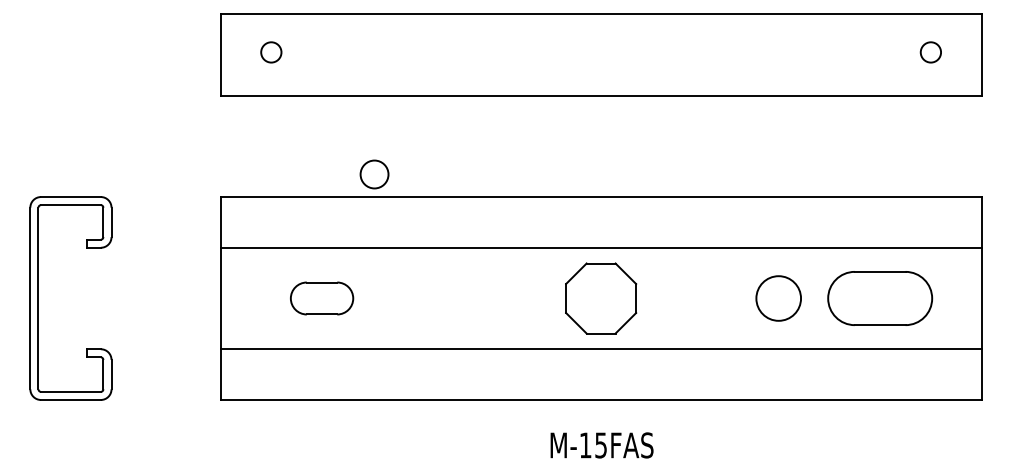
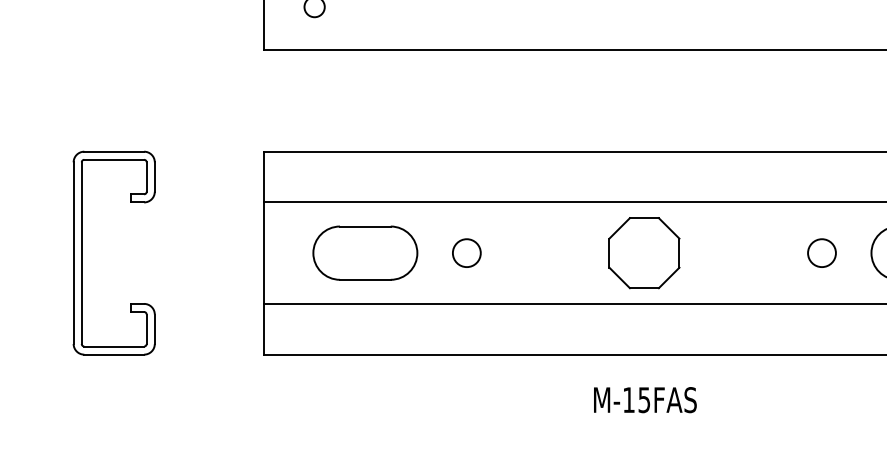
circle: (374, 174) -> (466, 253), moved
part: (321, 298) -> (364, 253), size x1.67
circle: (778, 298) -> (821, 253), size x0.62

